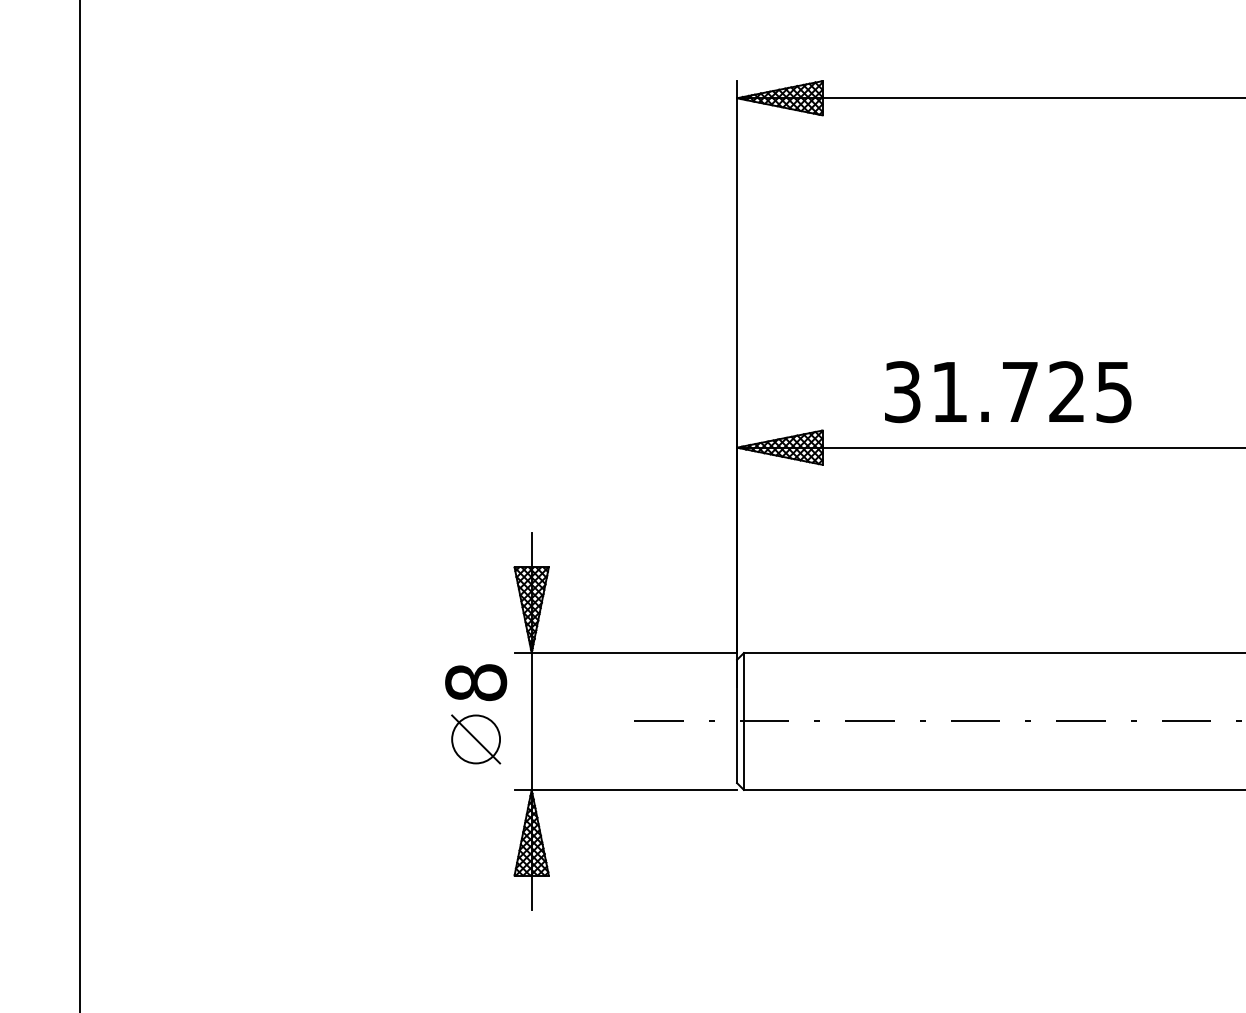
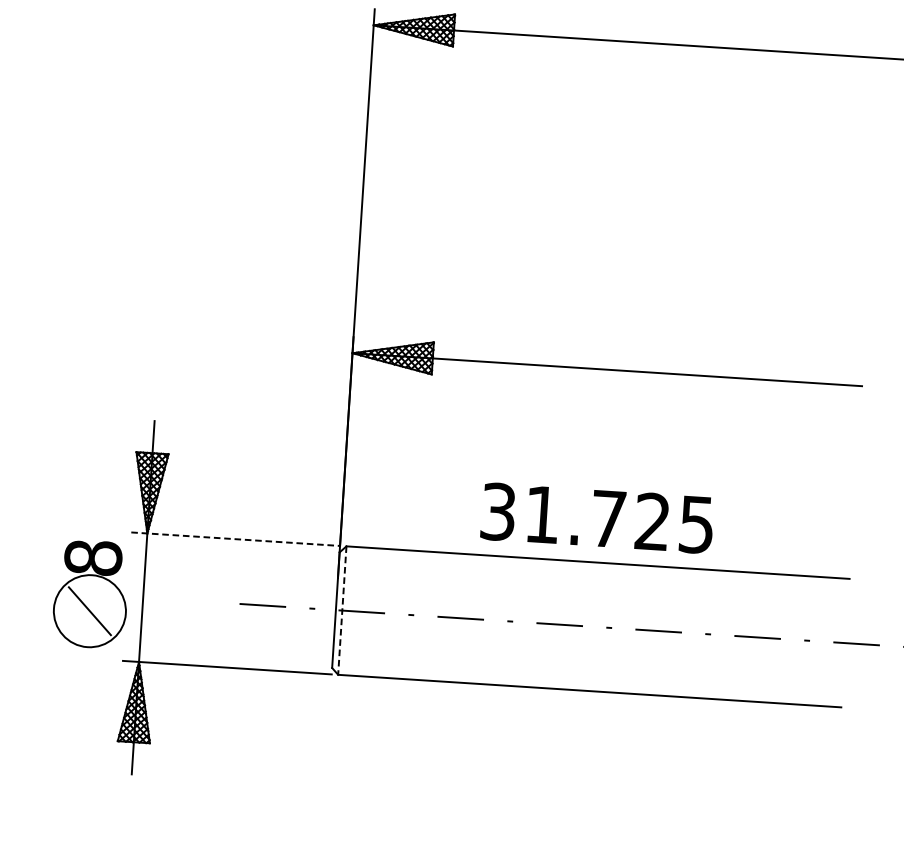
text: (1008, 392) -> (597, 518), moved
line: (626, 653) -> (236, 539), solid -> dashed
line: (743, 721) -> (341, 610), solid -> dashed
circle: (476, 739) -> (90, 611), size x1.6

